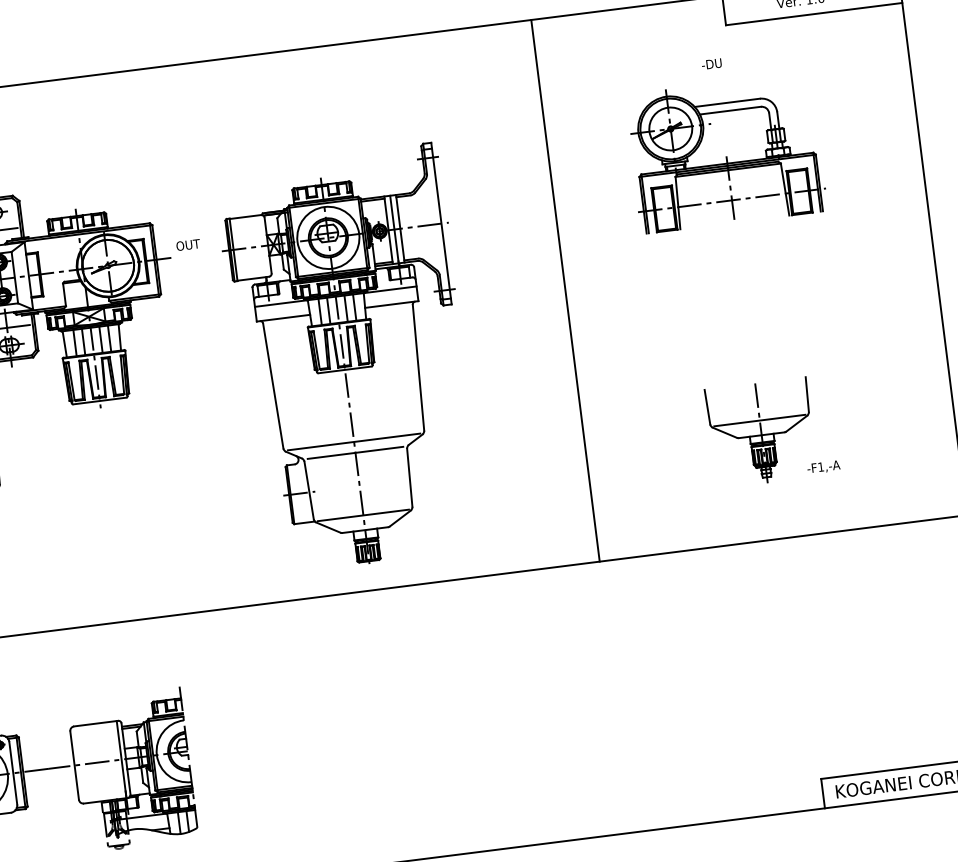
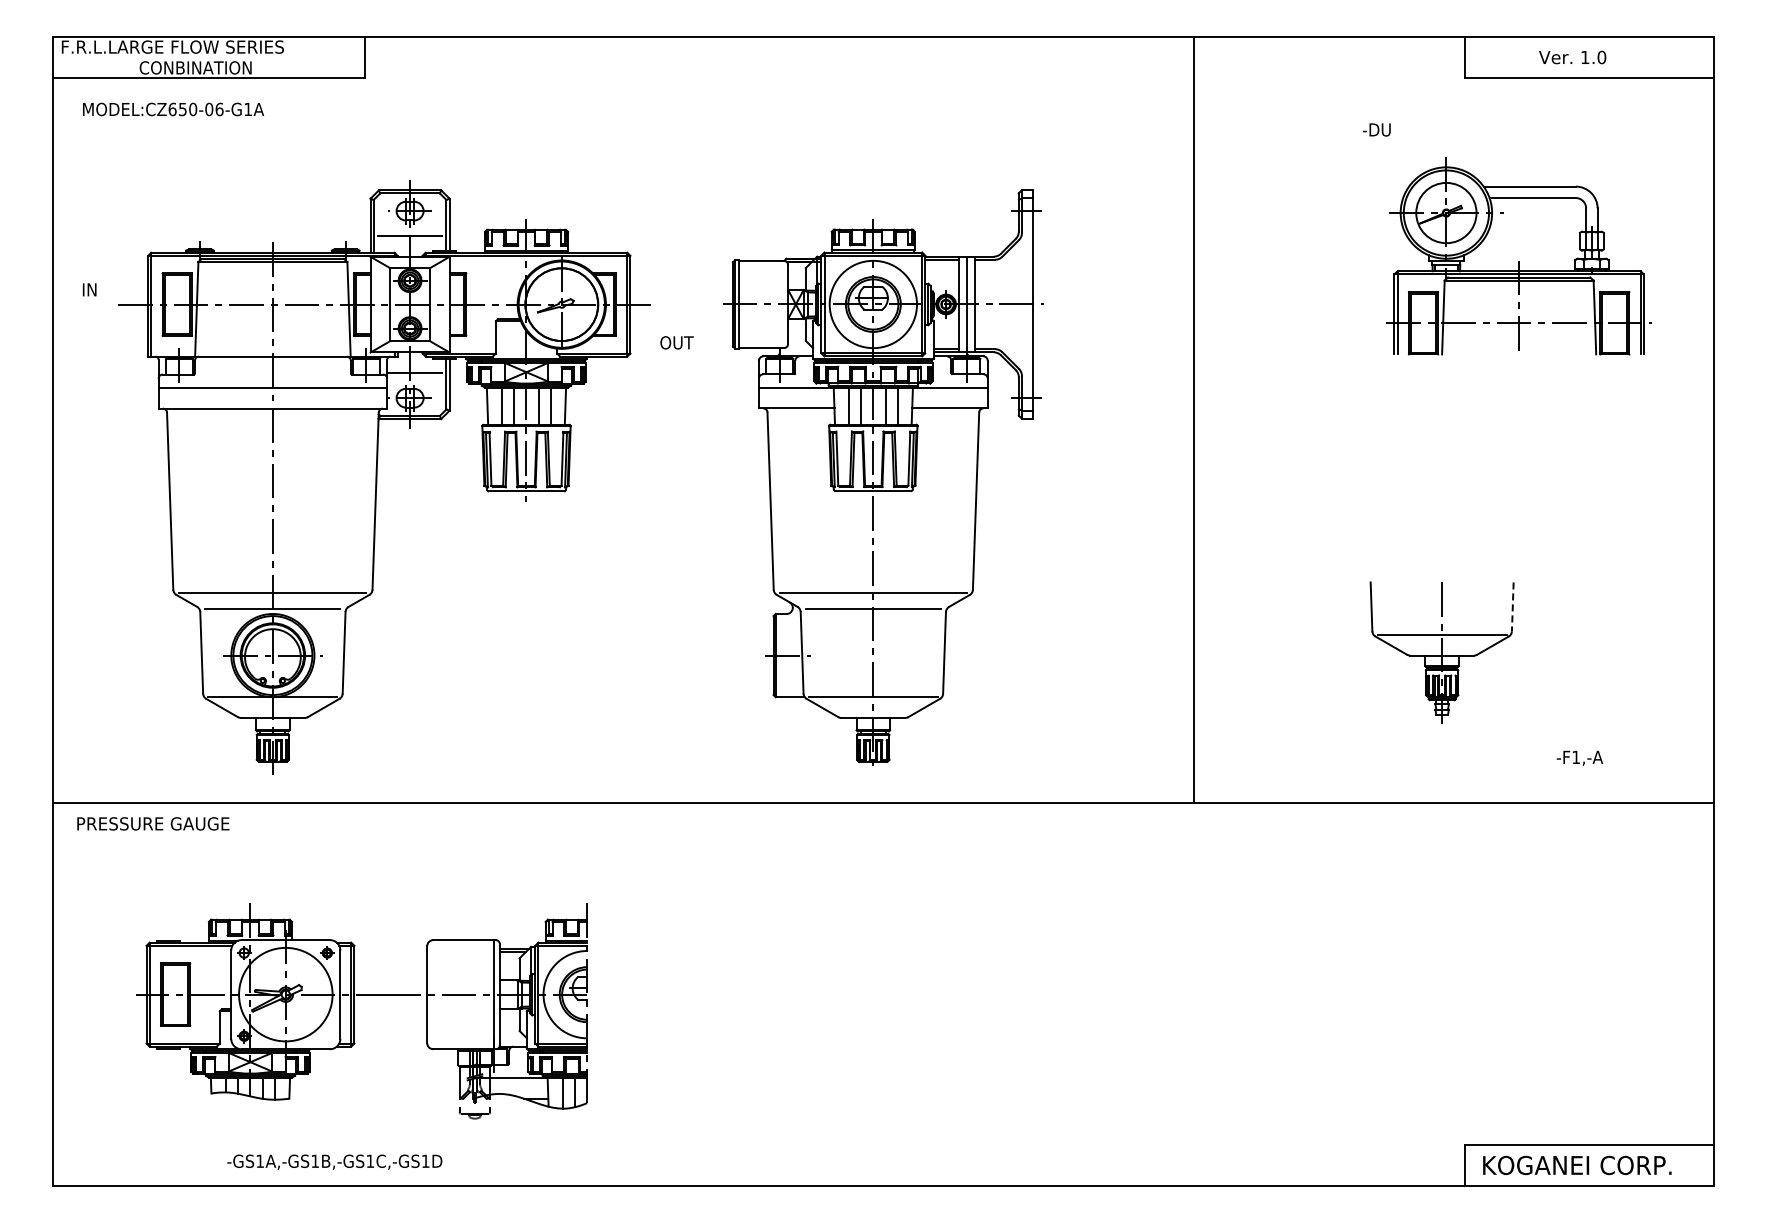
text: (711, 63) -> (1376, 129), moved
part: (725, 153) -> (1518, 256), moved
text: (187, 244) -> (676, 342), moved
line: (807, 395) -> (1512, 607), solid -> dashed
text: (823, 466) -> (1579, 757), moved

